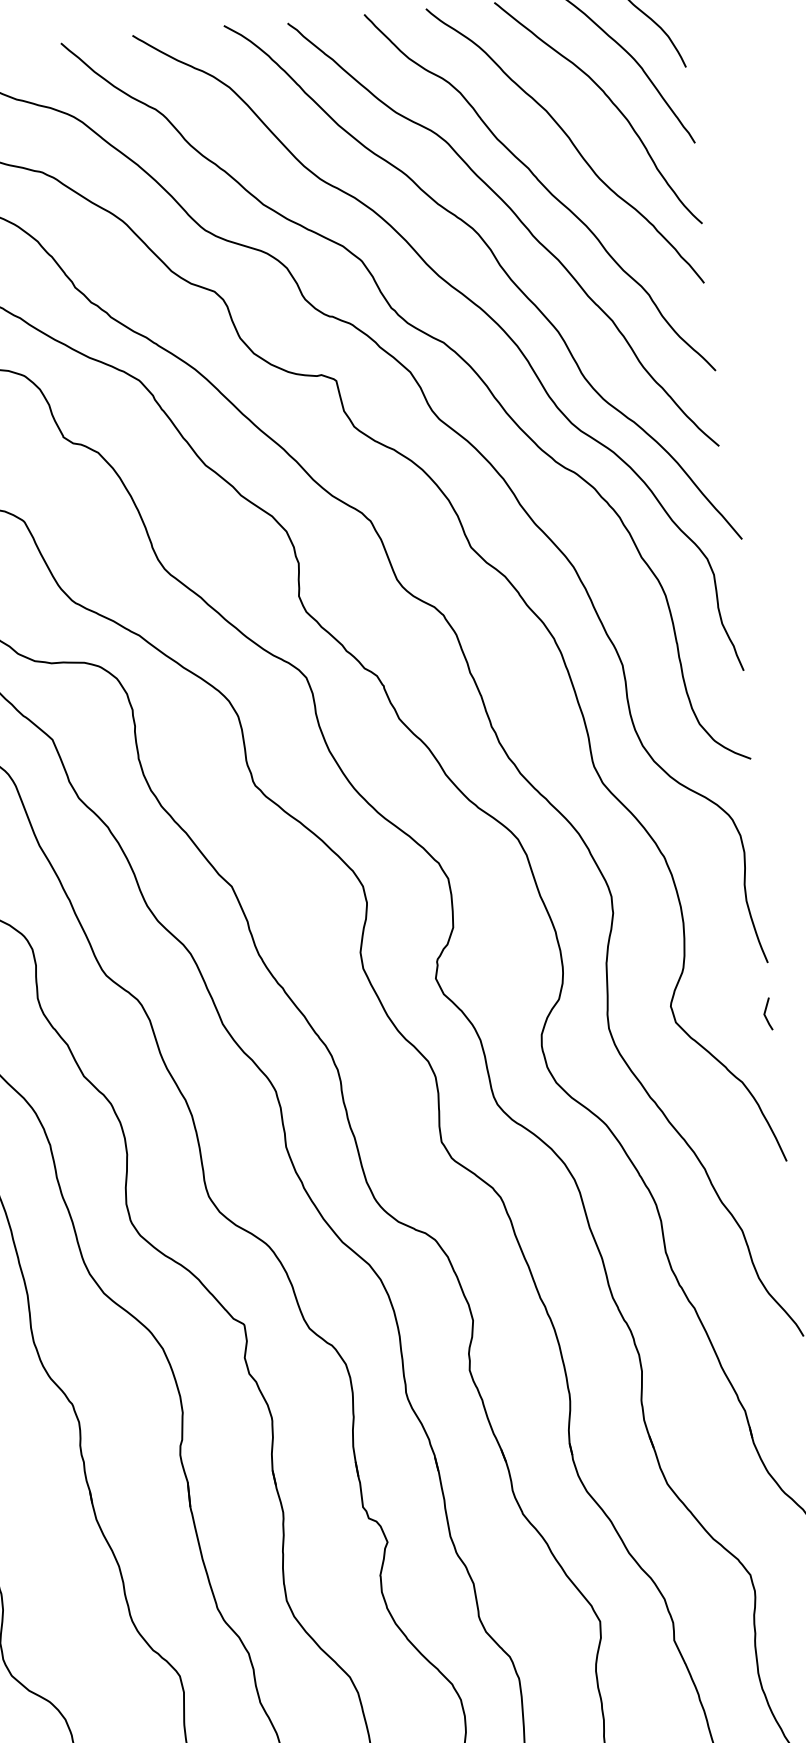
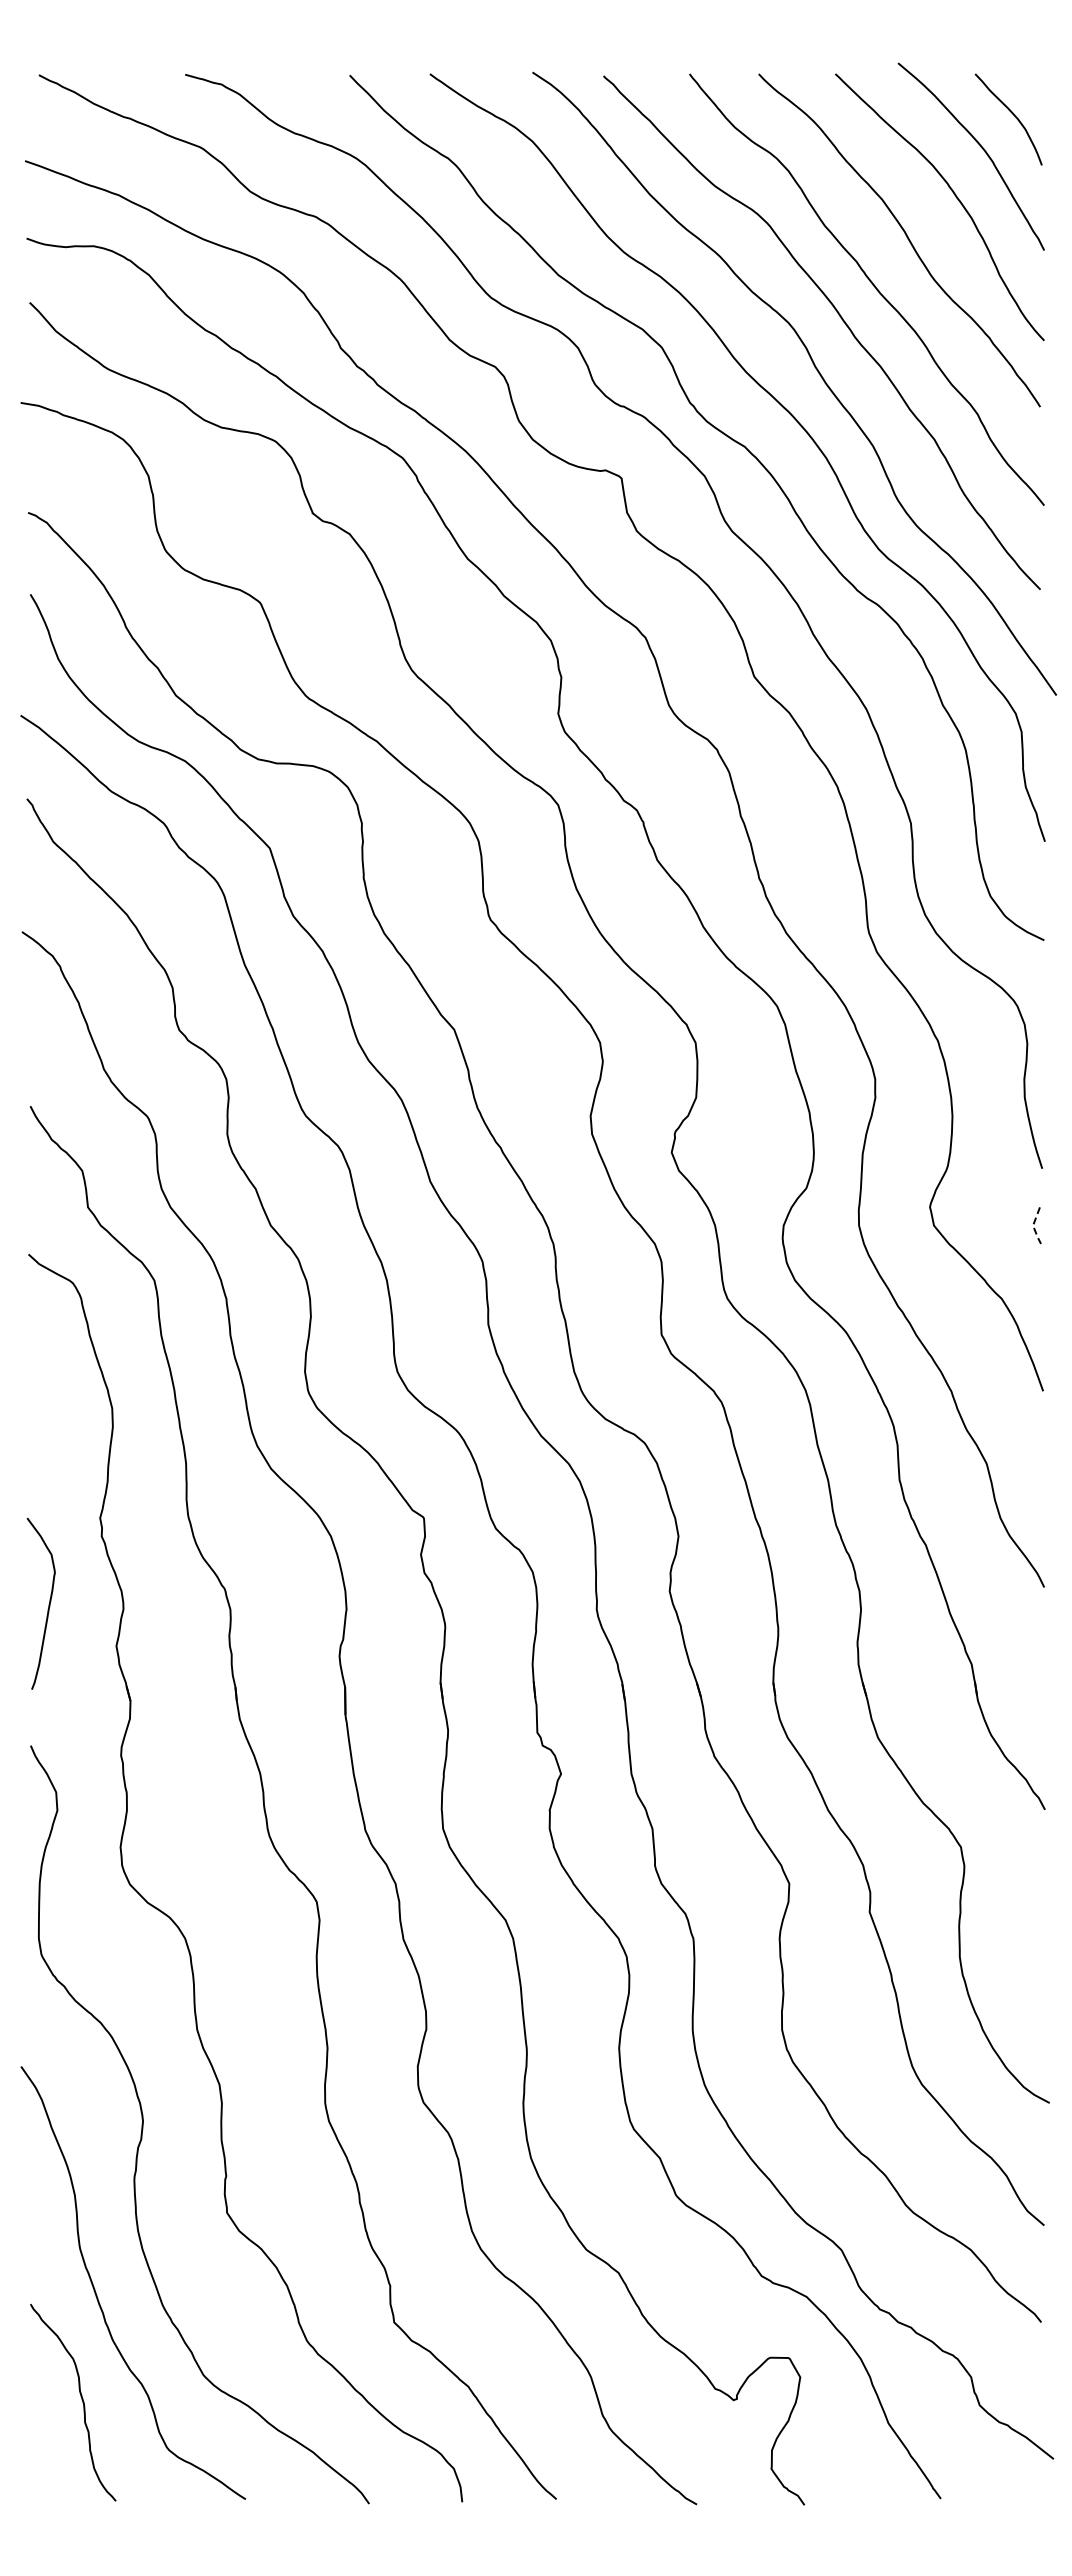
line: (764, 1015) -> (1033, 1226), solid -> dashed

